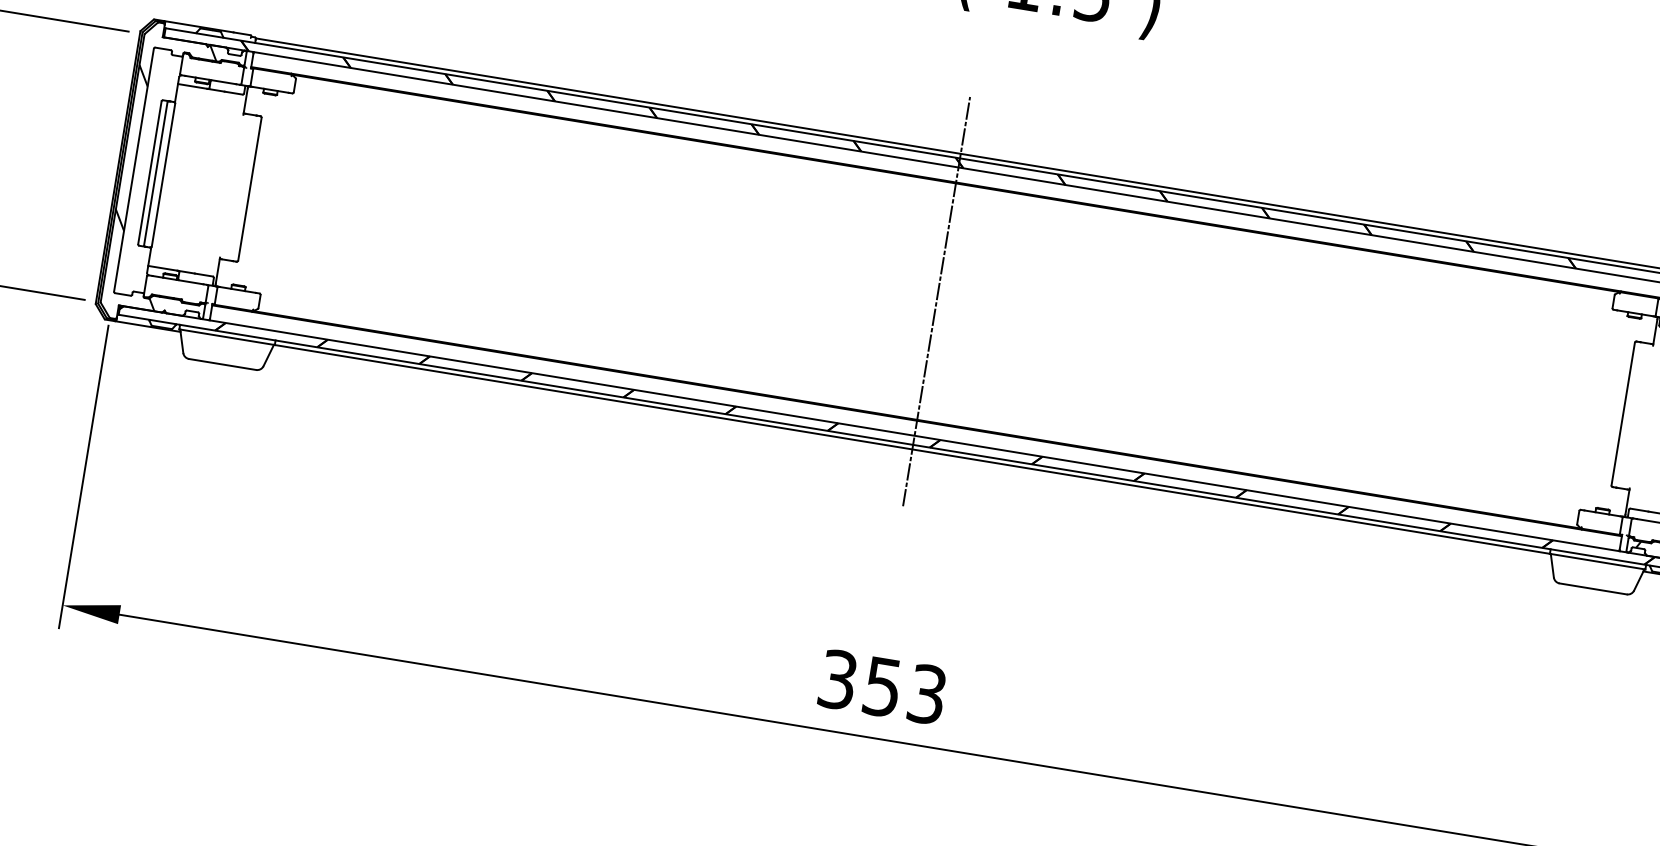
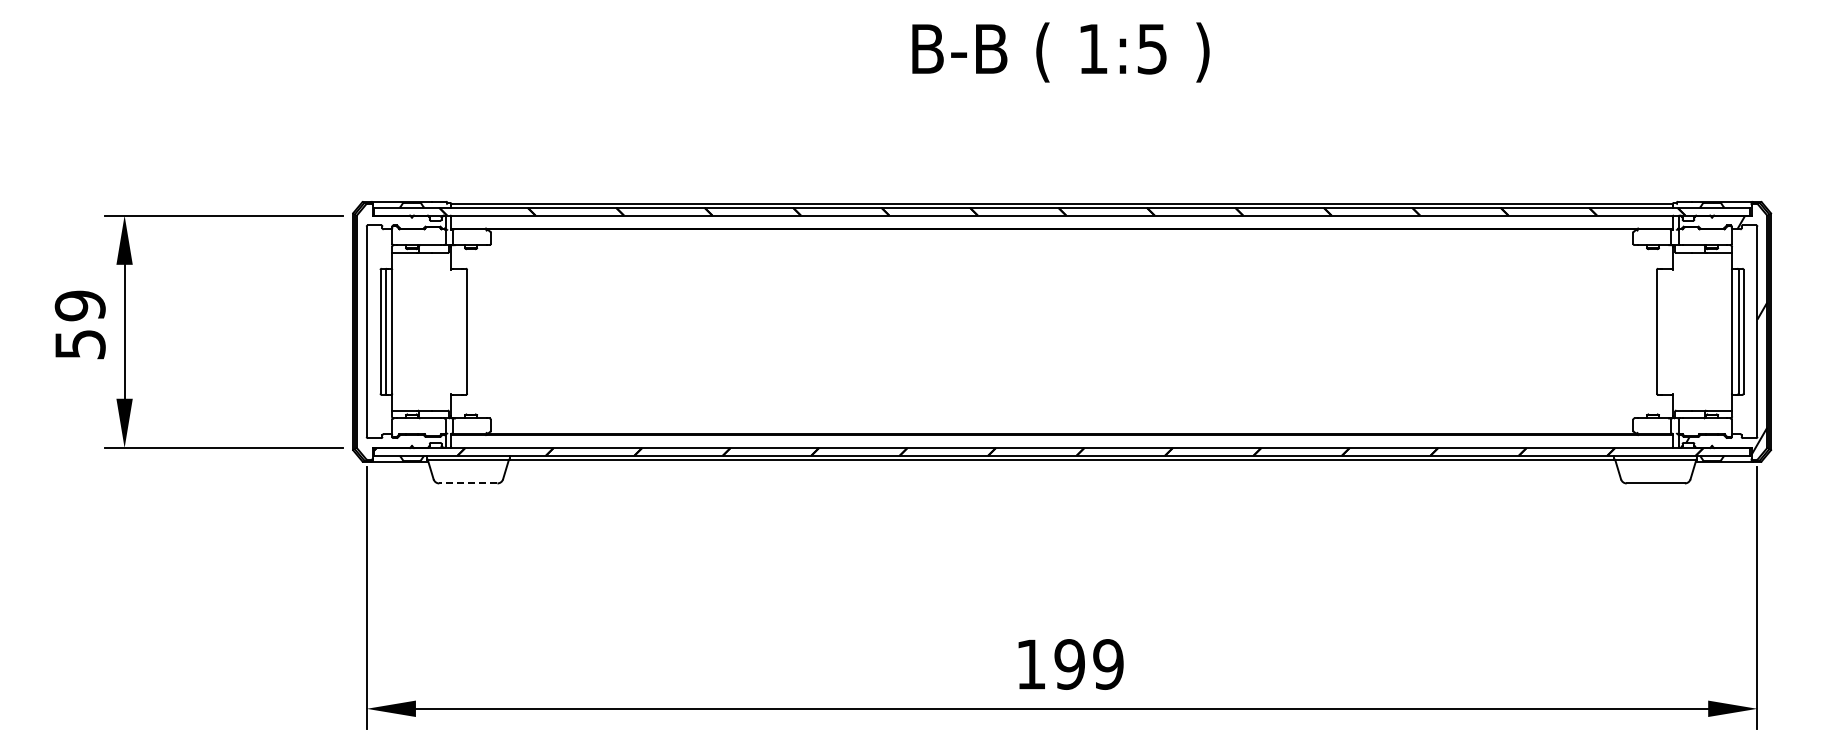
hatch: (159, 173) -> (388, 331), removed
line: (937, 301) -> (1062, 331), removed
line: (221, 364) -> (467, 483), solid -> dashed
text: (882, 687) -> (1069, 664), 353 -> 199

